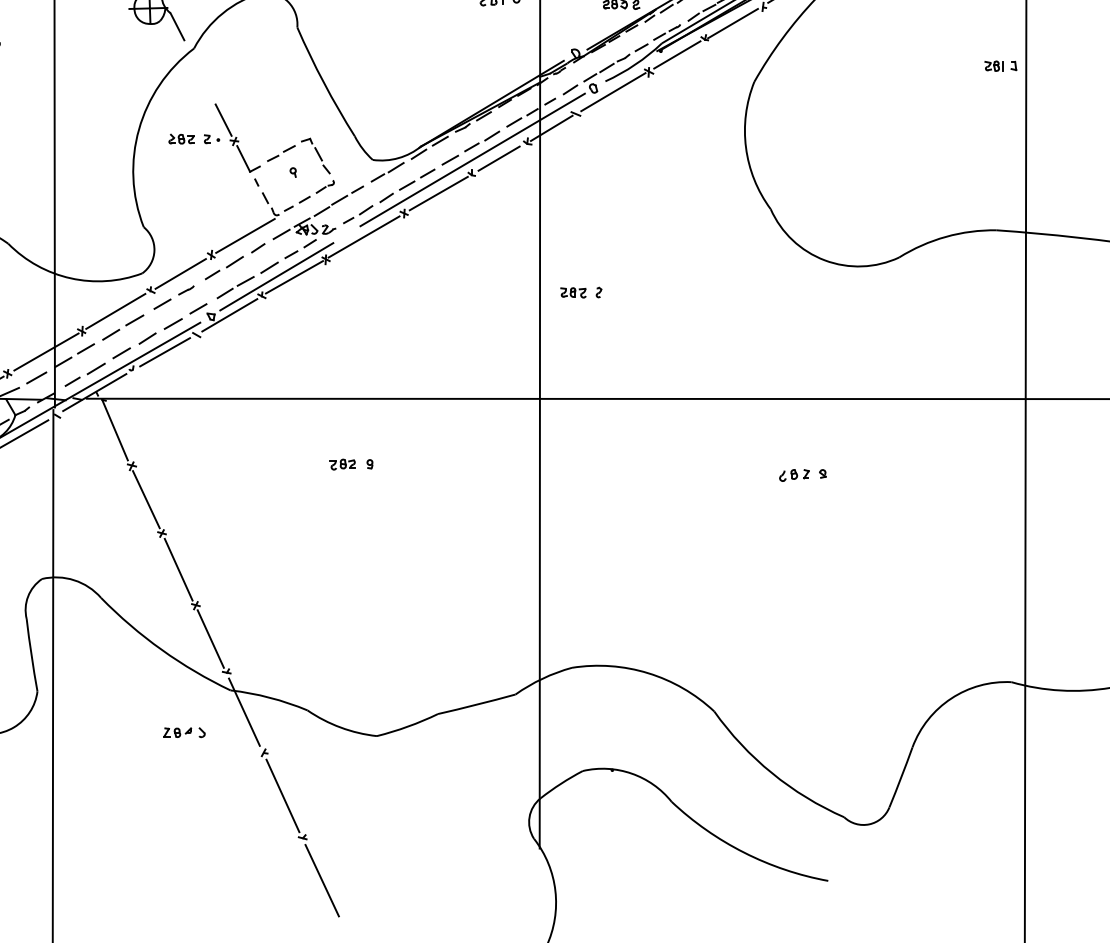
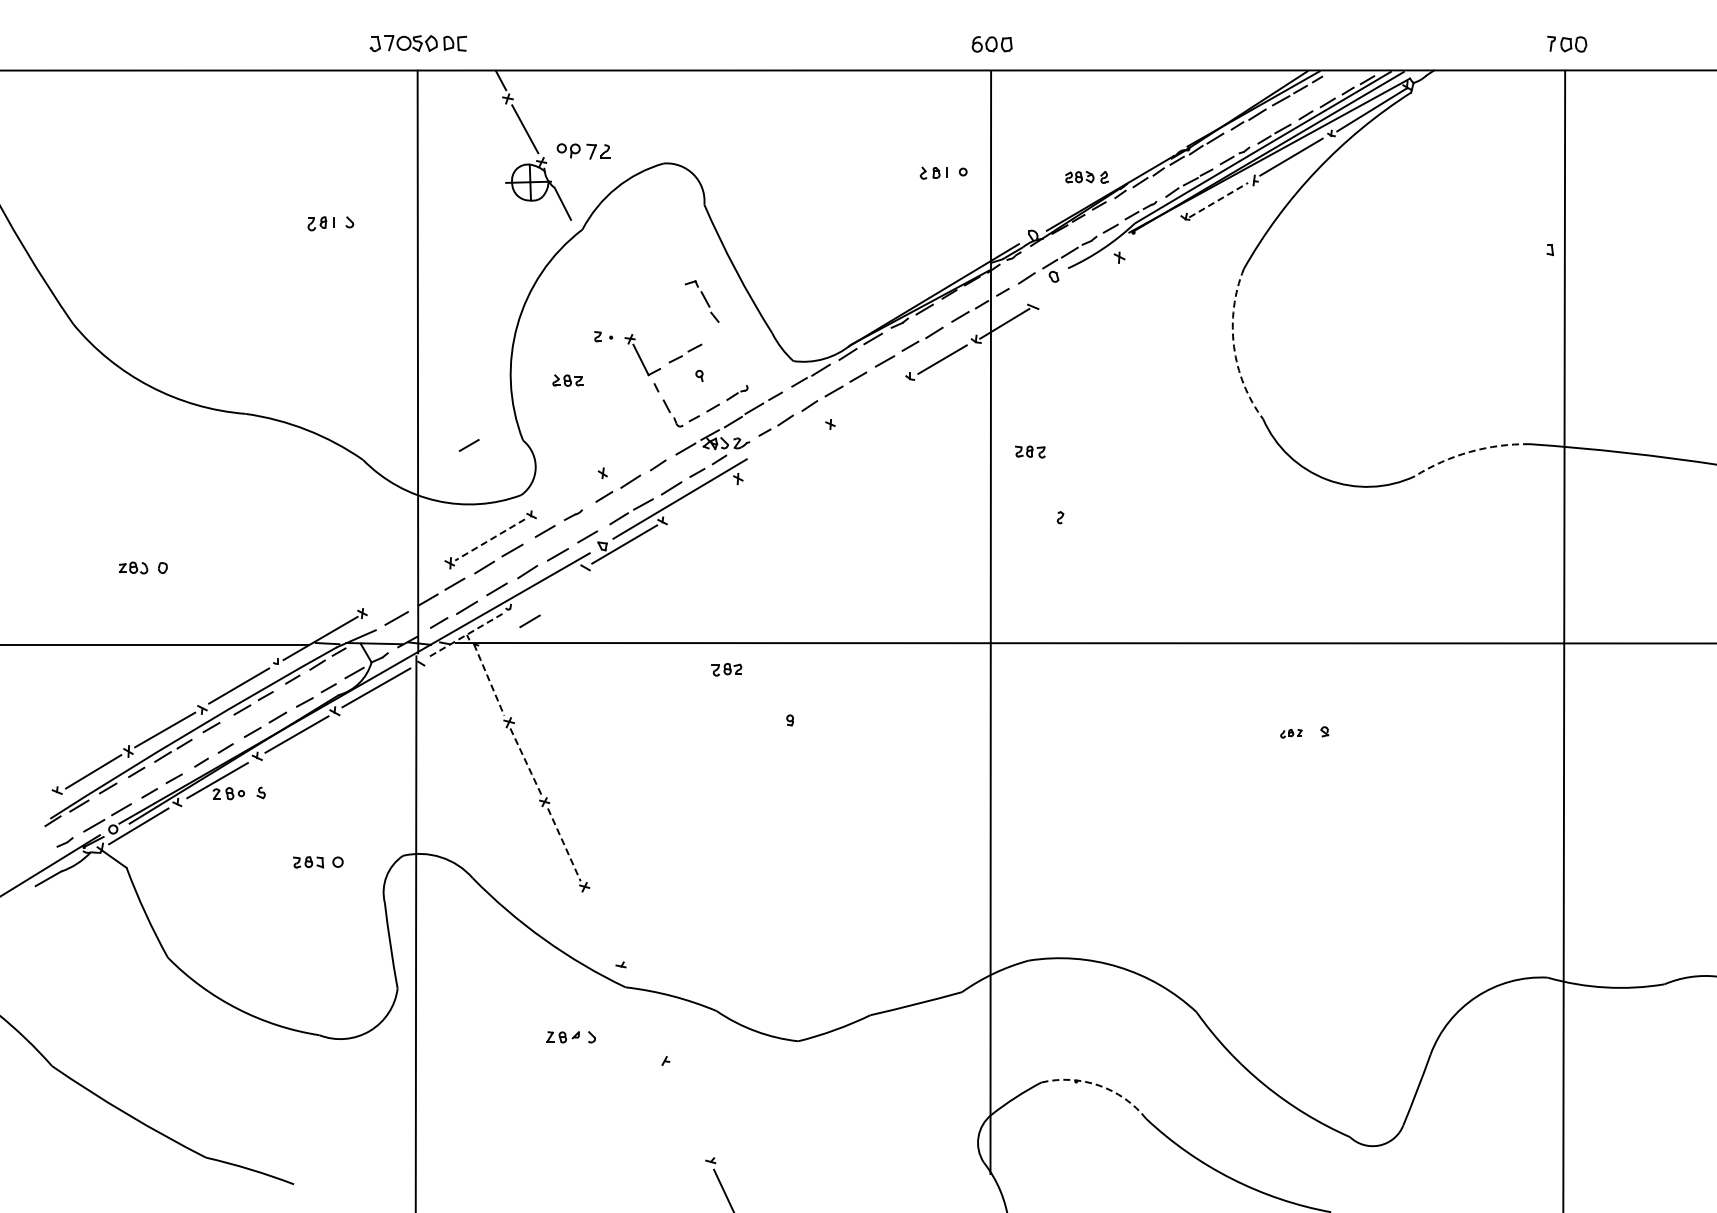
line: (733, 23) -> (1219, 199), solid -> dashed
line: (676, 55) -> (1152, 237), removed
part: (993, 66) -> (1526, 250), removed
line: (613, 91) -> (1077, 280), removed
line: (222, 119) -> (616, 313), removed
part: (181, 139) -> (567, 380), moved
arc: (746, 147) -> (1234, 346), solid -> dashed
part: (315, 156) -> (701, 301), moved
line: (471, 159) -> (910, 360), removed
line: (438, 193) -> (871, 400), removed
line: (97, 231) -> (468, 445), added
line: (244, 235) -> (642, 450), removed
line: (364, 236) -> (783, 451), removed
arc: (946, 236) -> (1470, 451), solid -> dashed
line: (180, 273) -> (566, 495), removed
line: (294, 277) -> (700, 499), removed
part: (573, 292) -> (1030, 451), moved
line: (115, 311) -> (489, 540), solid -> dashed
line: (46, 351) -> (408, 587), removed
line: (164, 351) -> (547, 587), removed
line: (149, 380) -> (529, 621), added
line: (94, 392) -> (464, 635), solid -> dashed
line: (115, 430) -> (489, 680), solid -> dashed
part: (342, 464) -> (726, 669), moved
part: (794, 475) -> (1291, 733), size x0.6
line: (146, 499) -> (526, 762), solid -> dashed
line: (178, 569) -> (564, 844), solid -> dashed
line: (210, 638) -> (601, 926), removed
line: (244, 711) -> (641, 1012), removed
arc: (632, 773) -> (1099, 1085), solid -> dashed
line: (283, 795) -> (687, 1111), removed

